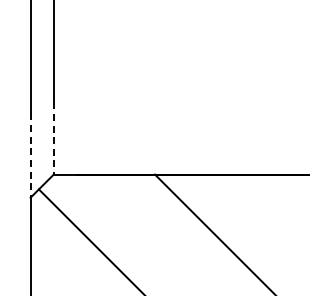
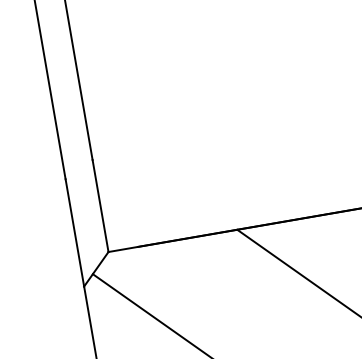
line: (53, 138) -> (100, 206), dashed -> solid
line: (30, 156) -> (74, 234), dashed -> solid

